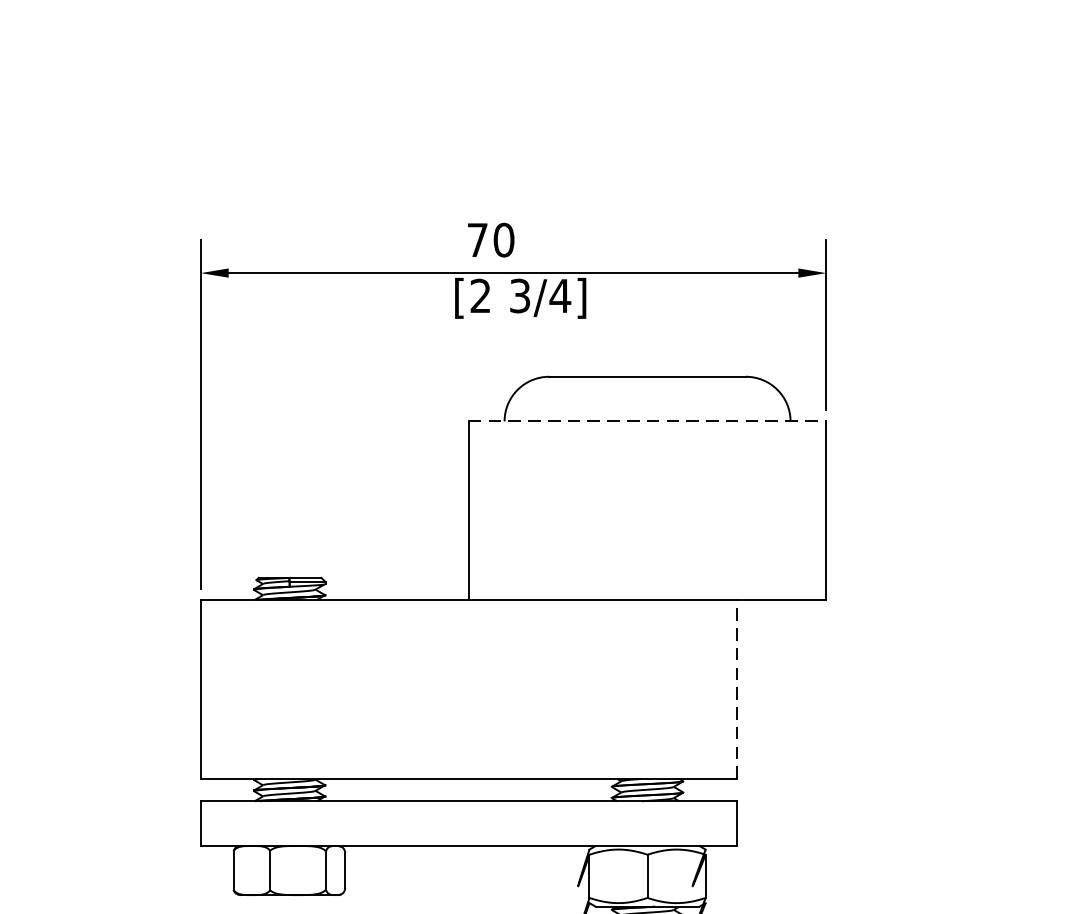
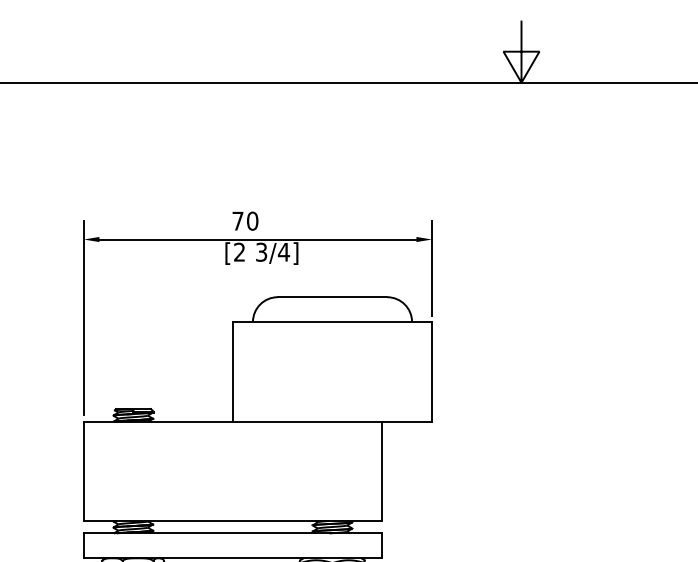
line: (649, 422) -> (333, 322), dashed -> solid
line: (737, 690) -> (382, 471), dashed -> solid

